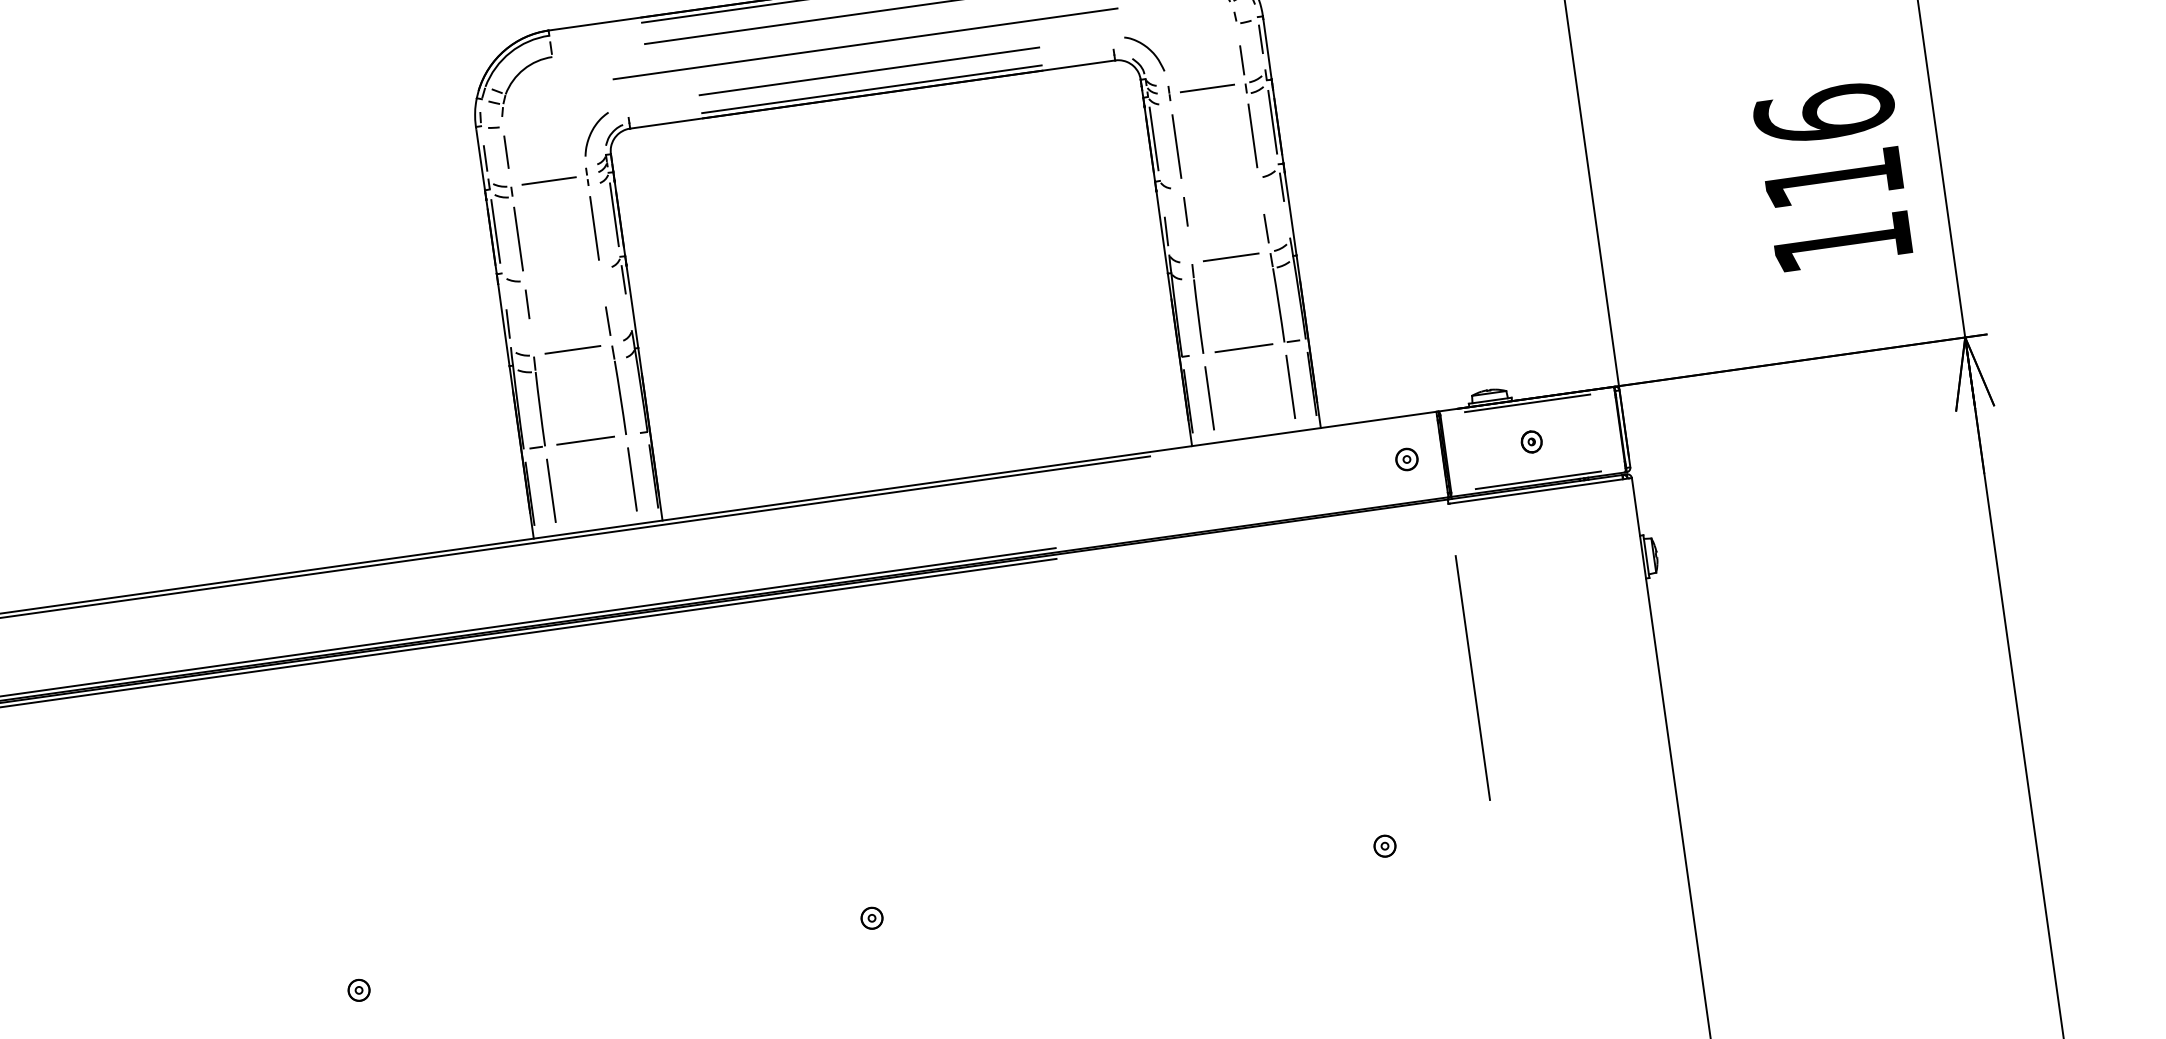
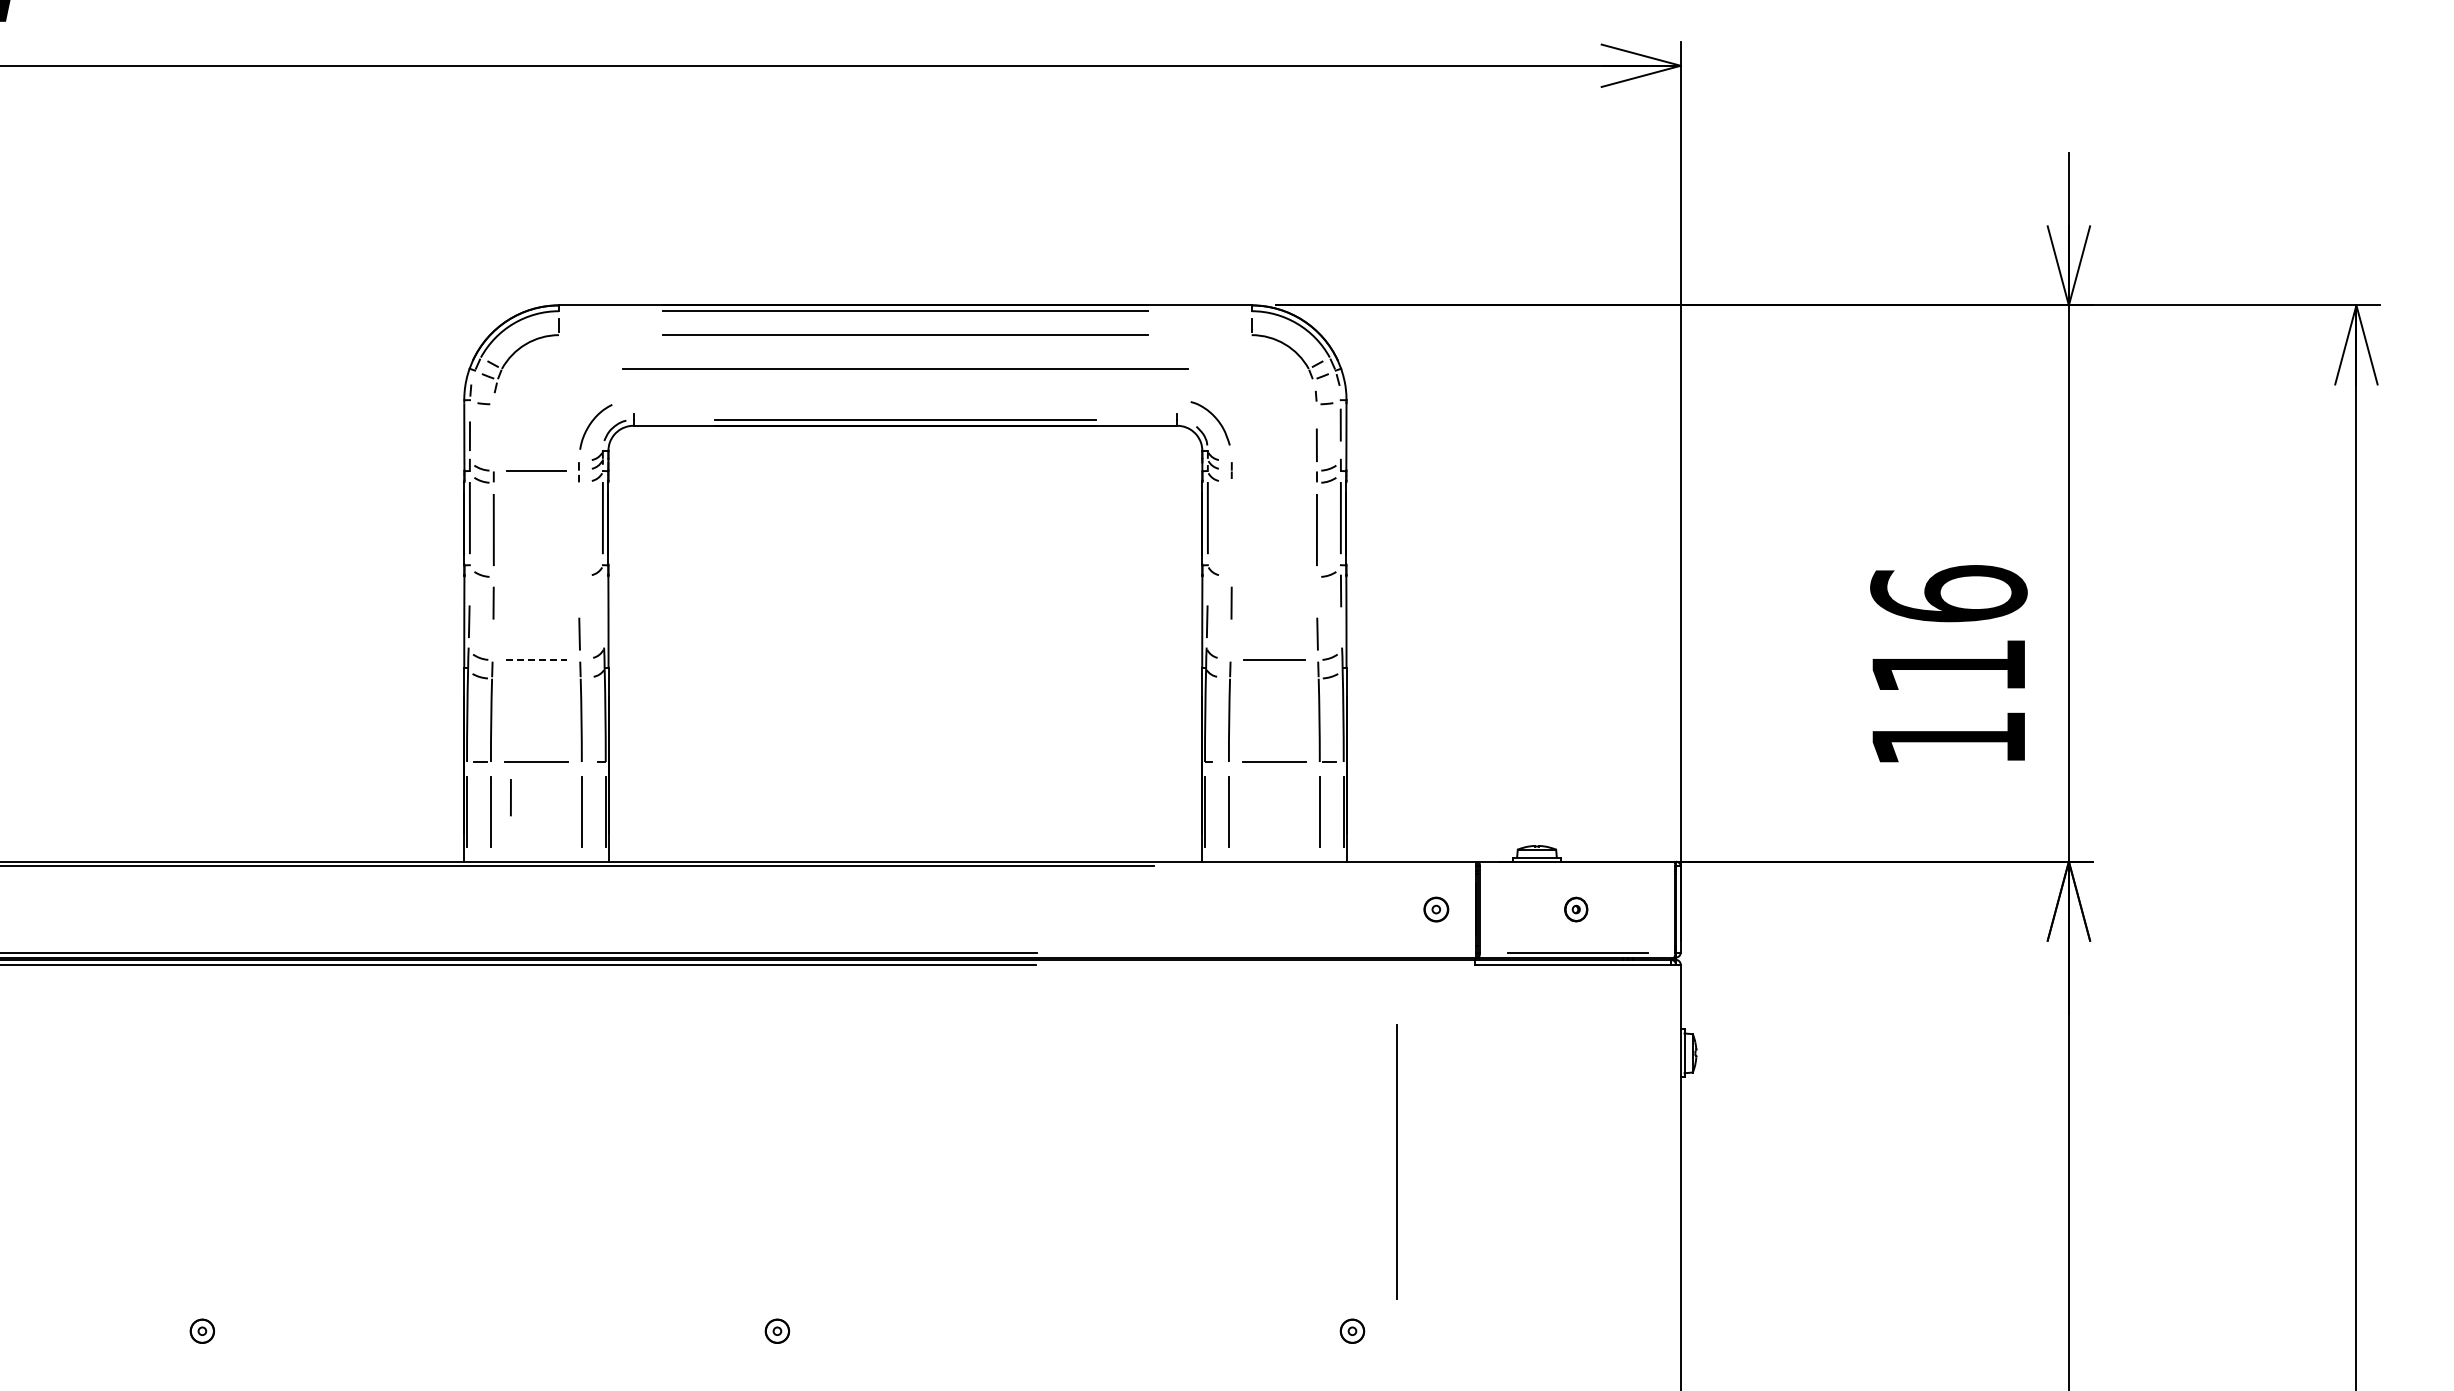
line: (869, 71) -> (905, 399), removed
line: (1207, 88) -> (1274, 470), removed
line: (1176, 146) -> (1231, 529), removed
line: (506, 152) -> (510, 797), moved
line: (594, 228) -> (578, 529), removed
line: (623, 279) -> (602, 590), removed
line: (573, 350) -> (536, 660), solid -> dashed
line: (1527, 403) -> (1577, 866), removed
line: (1472, 677) -> (1396, 1161), moved

